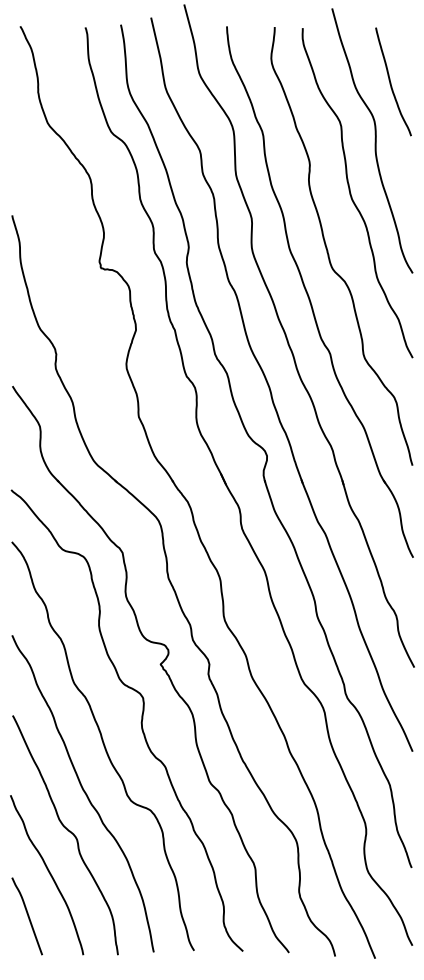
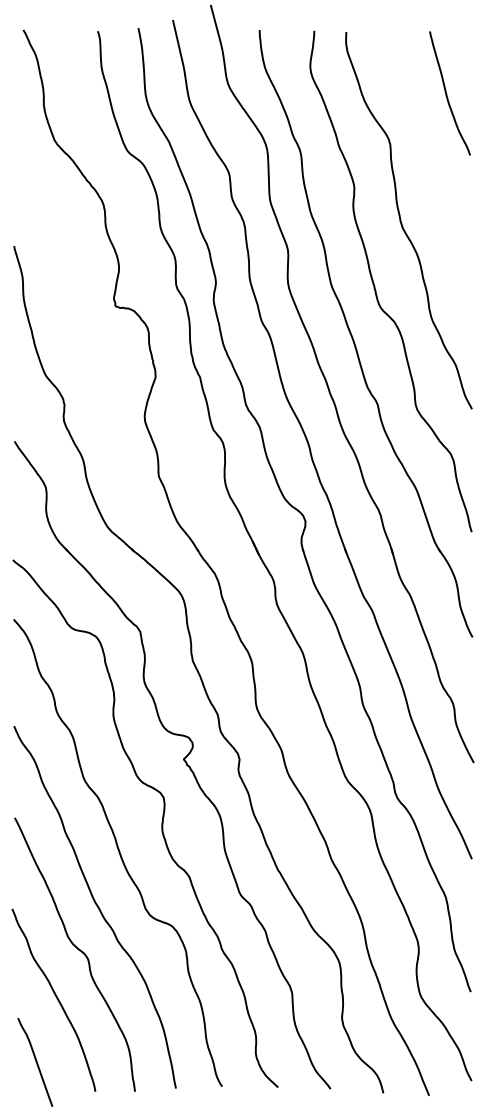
curve: (374, 140) -> (428, 160), removed
curve: (27, 916) -> (35, 1062), moved

